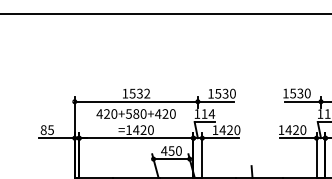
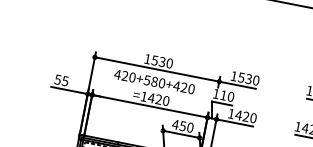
text: (147, 93) -> (170, 63), 1532 -> 1530
text: (211, 113) -> (230, 96), 114 -> 110
text: (43, 129) -> (57, 79), 85 -> 55

